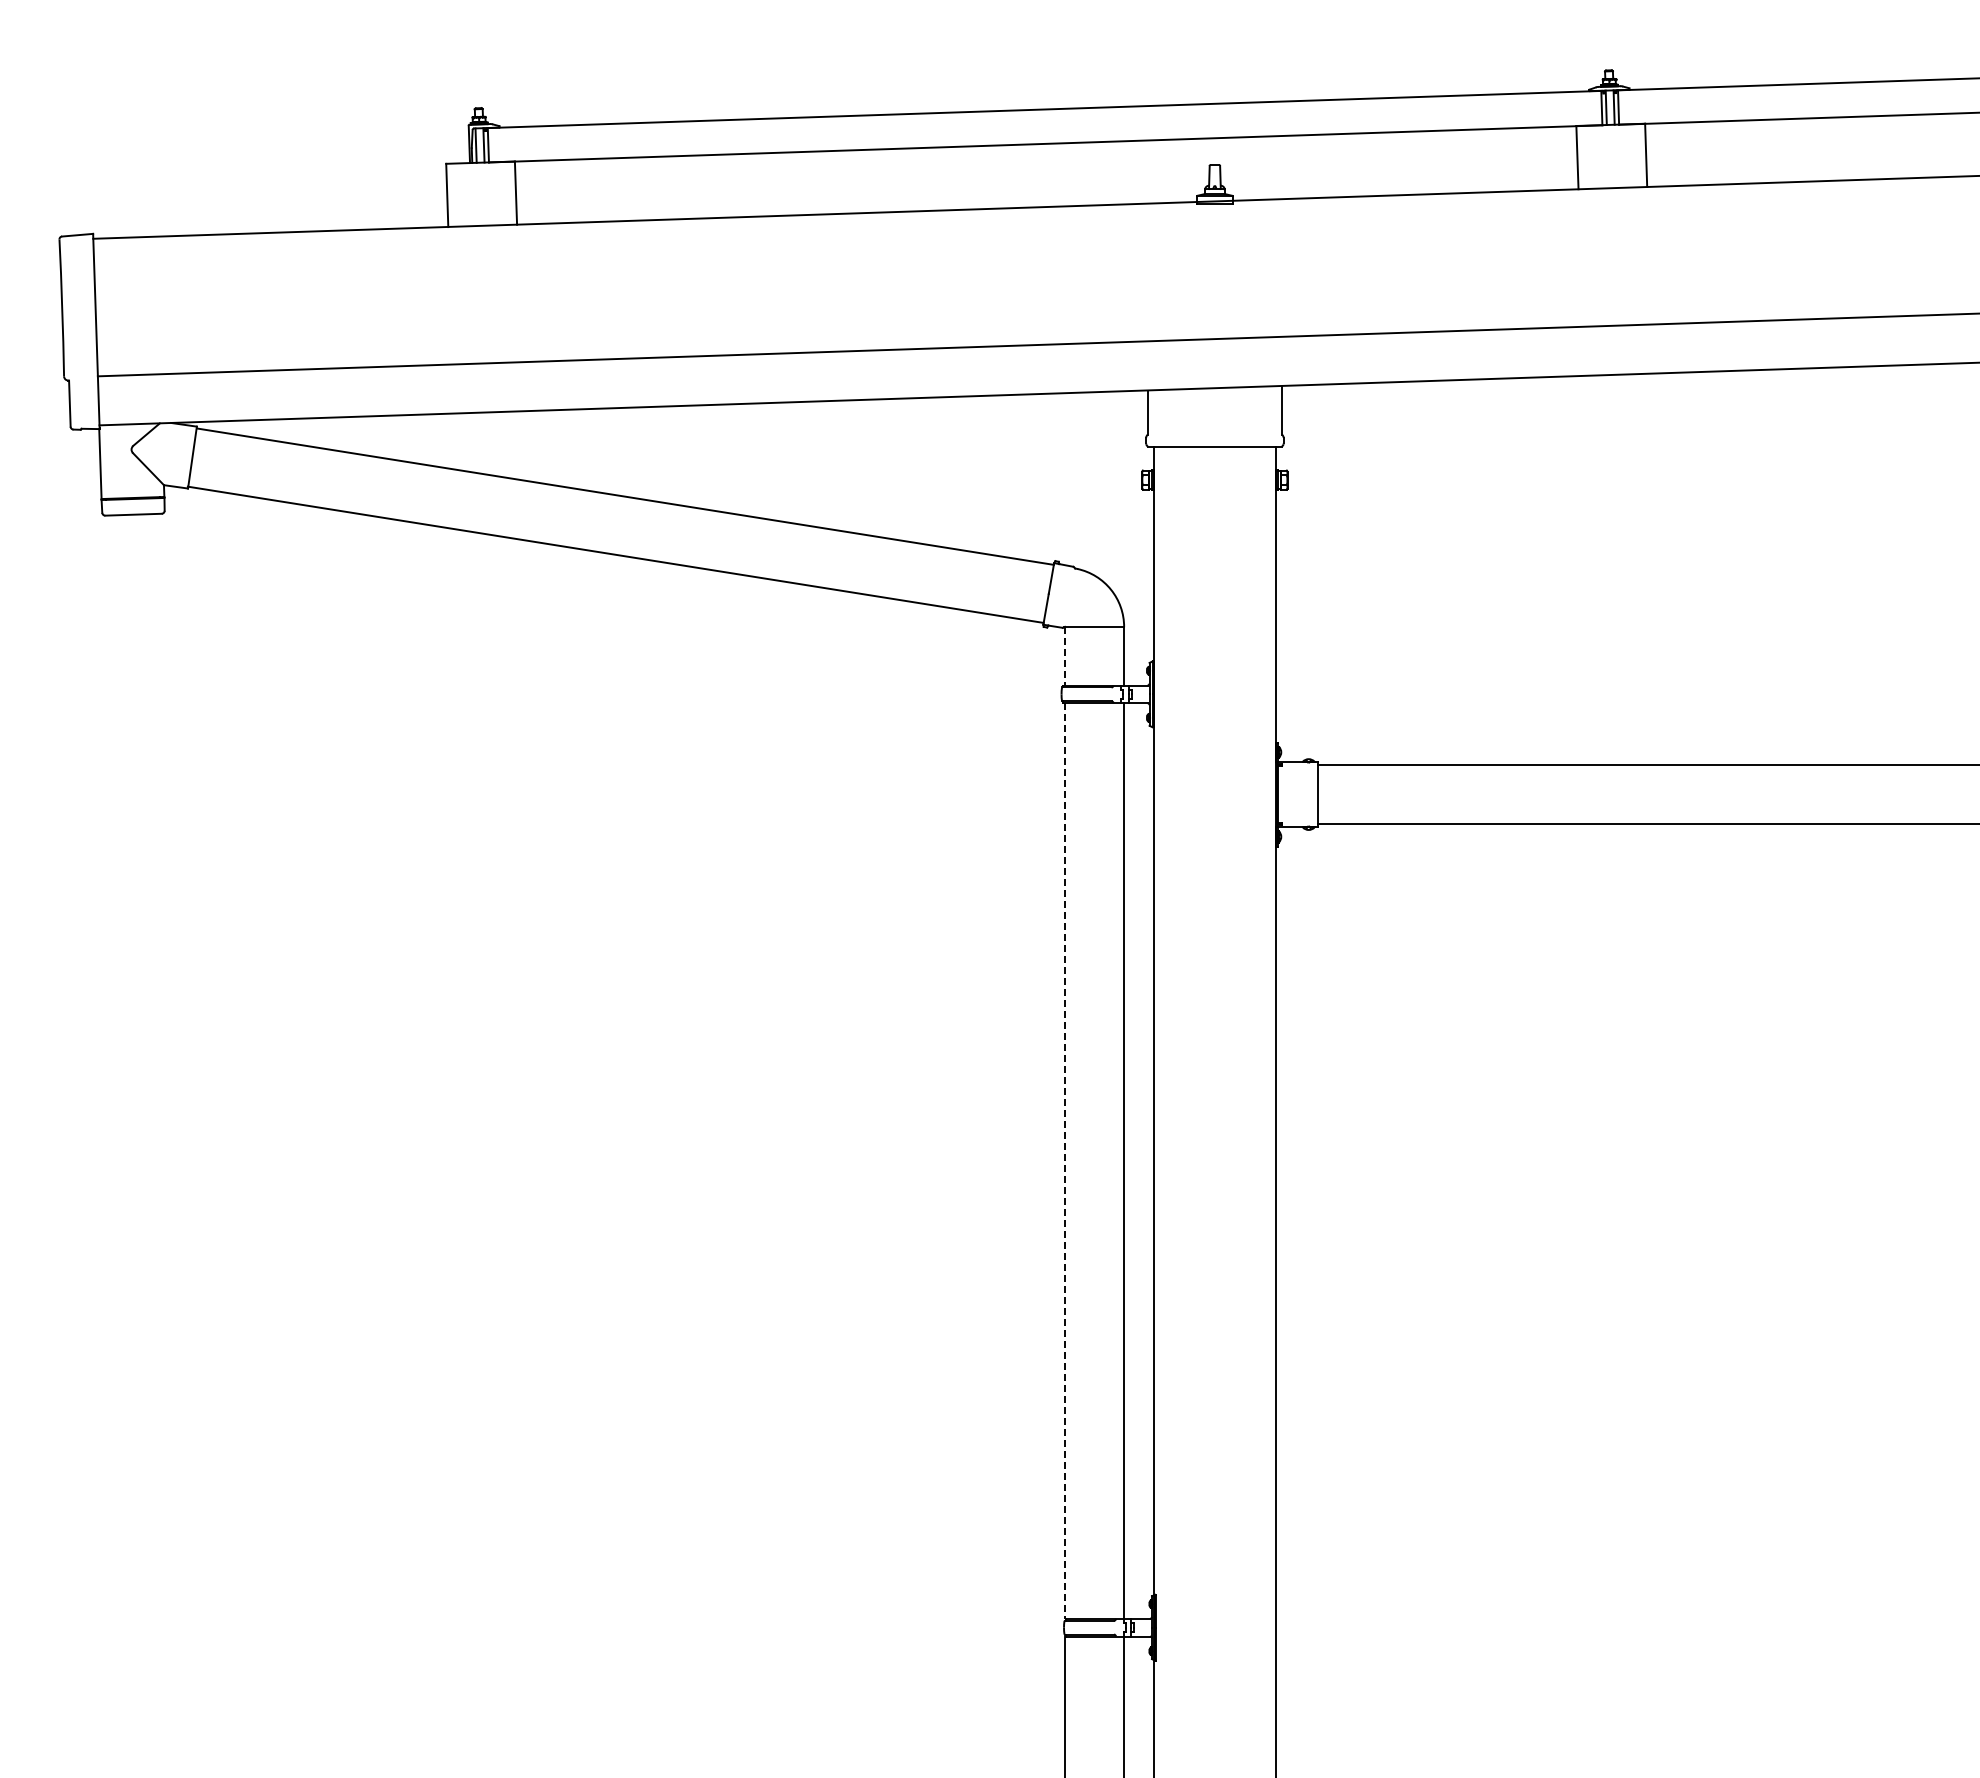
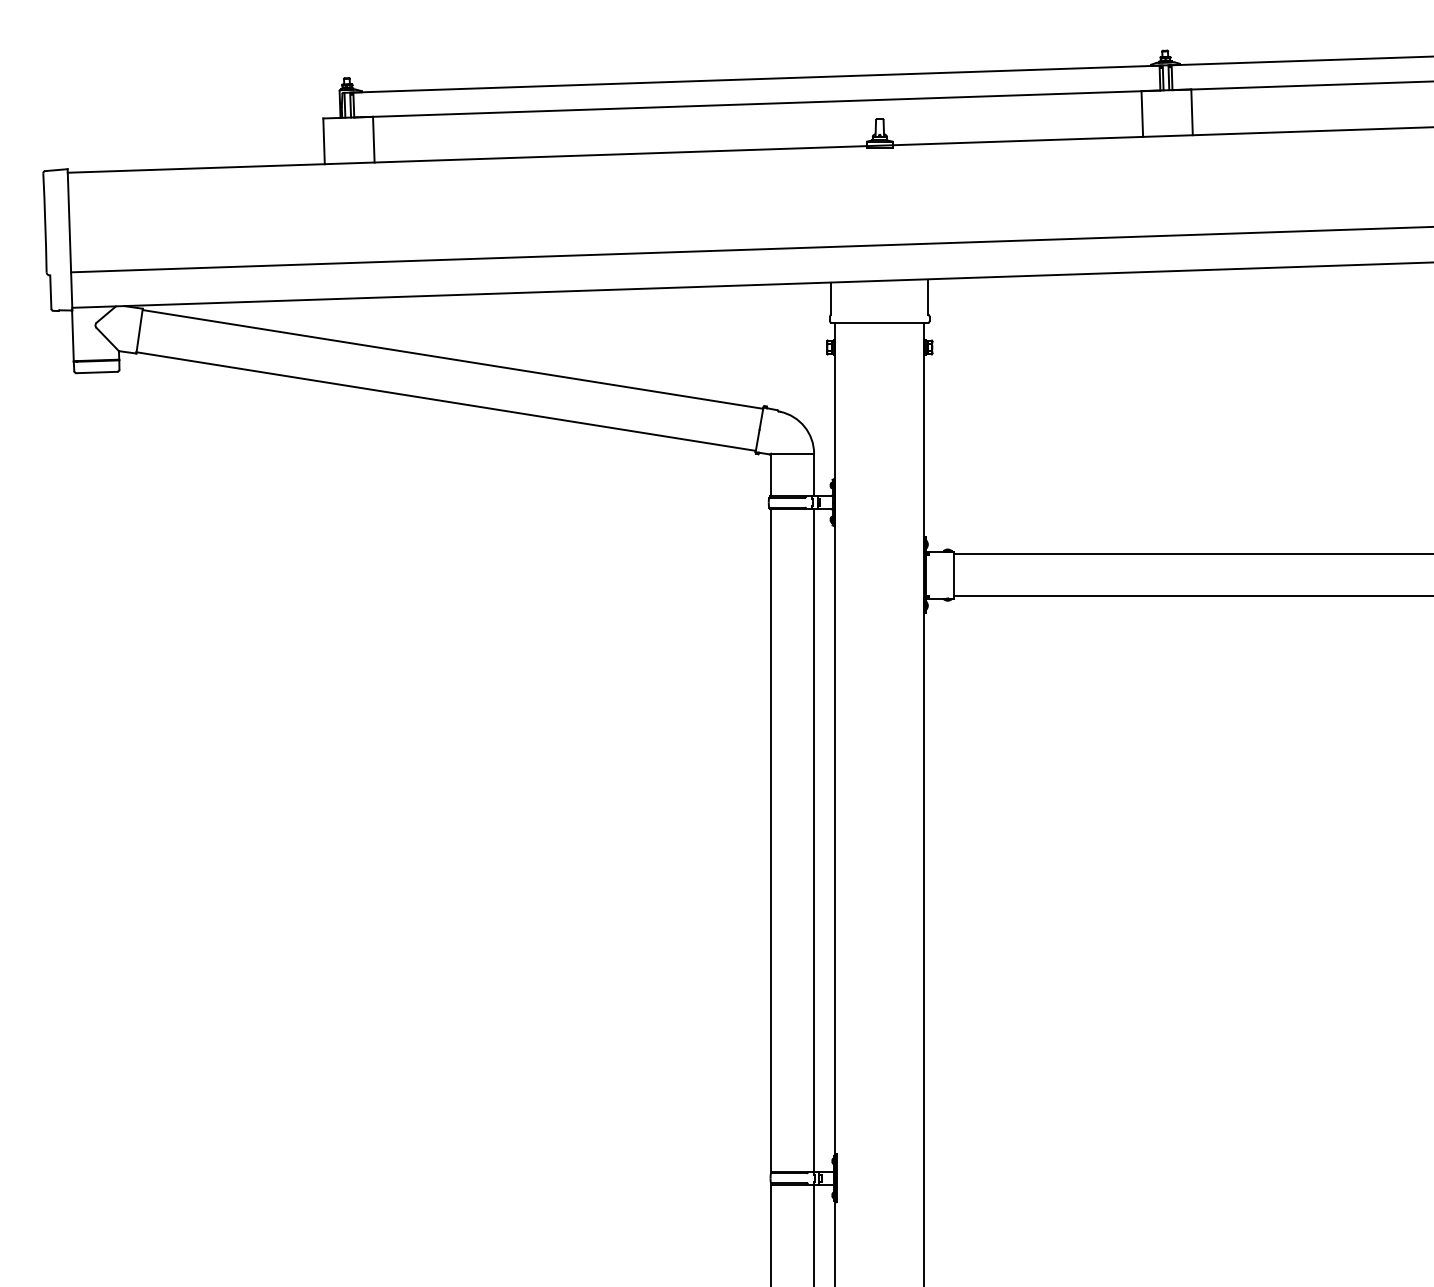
line: (1065, 656) -> (771, 475), dashed -> solid
line: (1065, 1161) -> (771, 840), dashed -> solid

